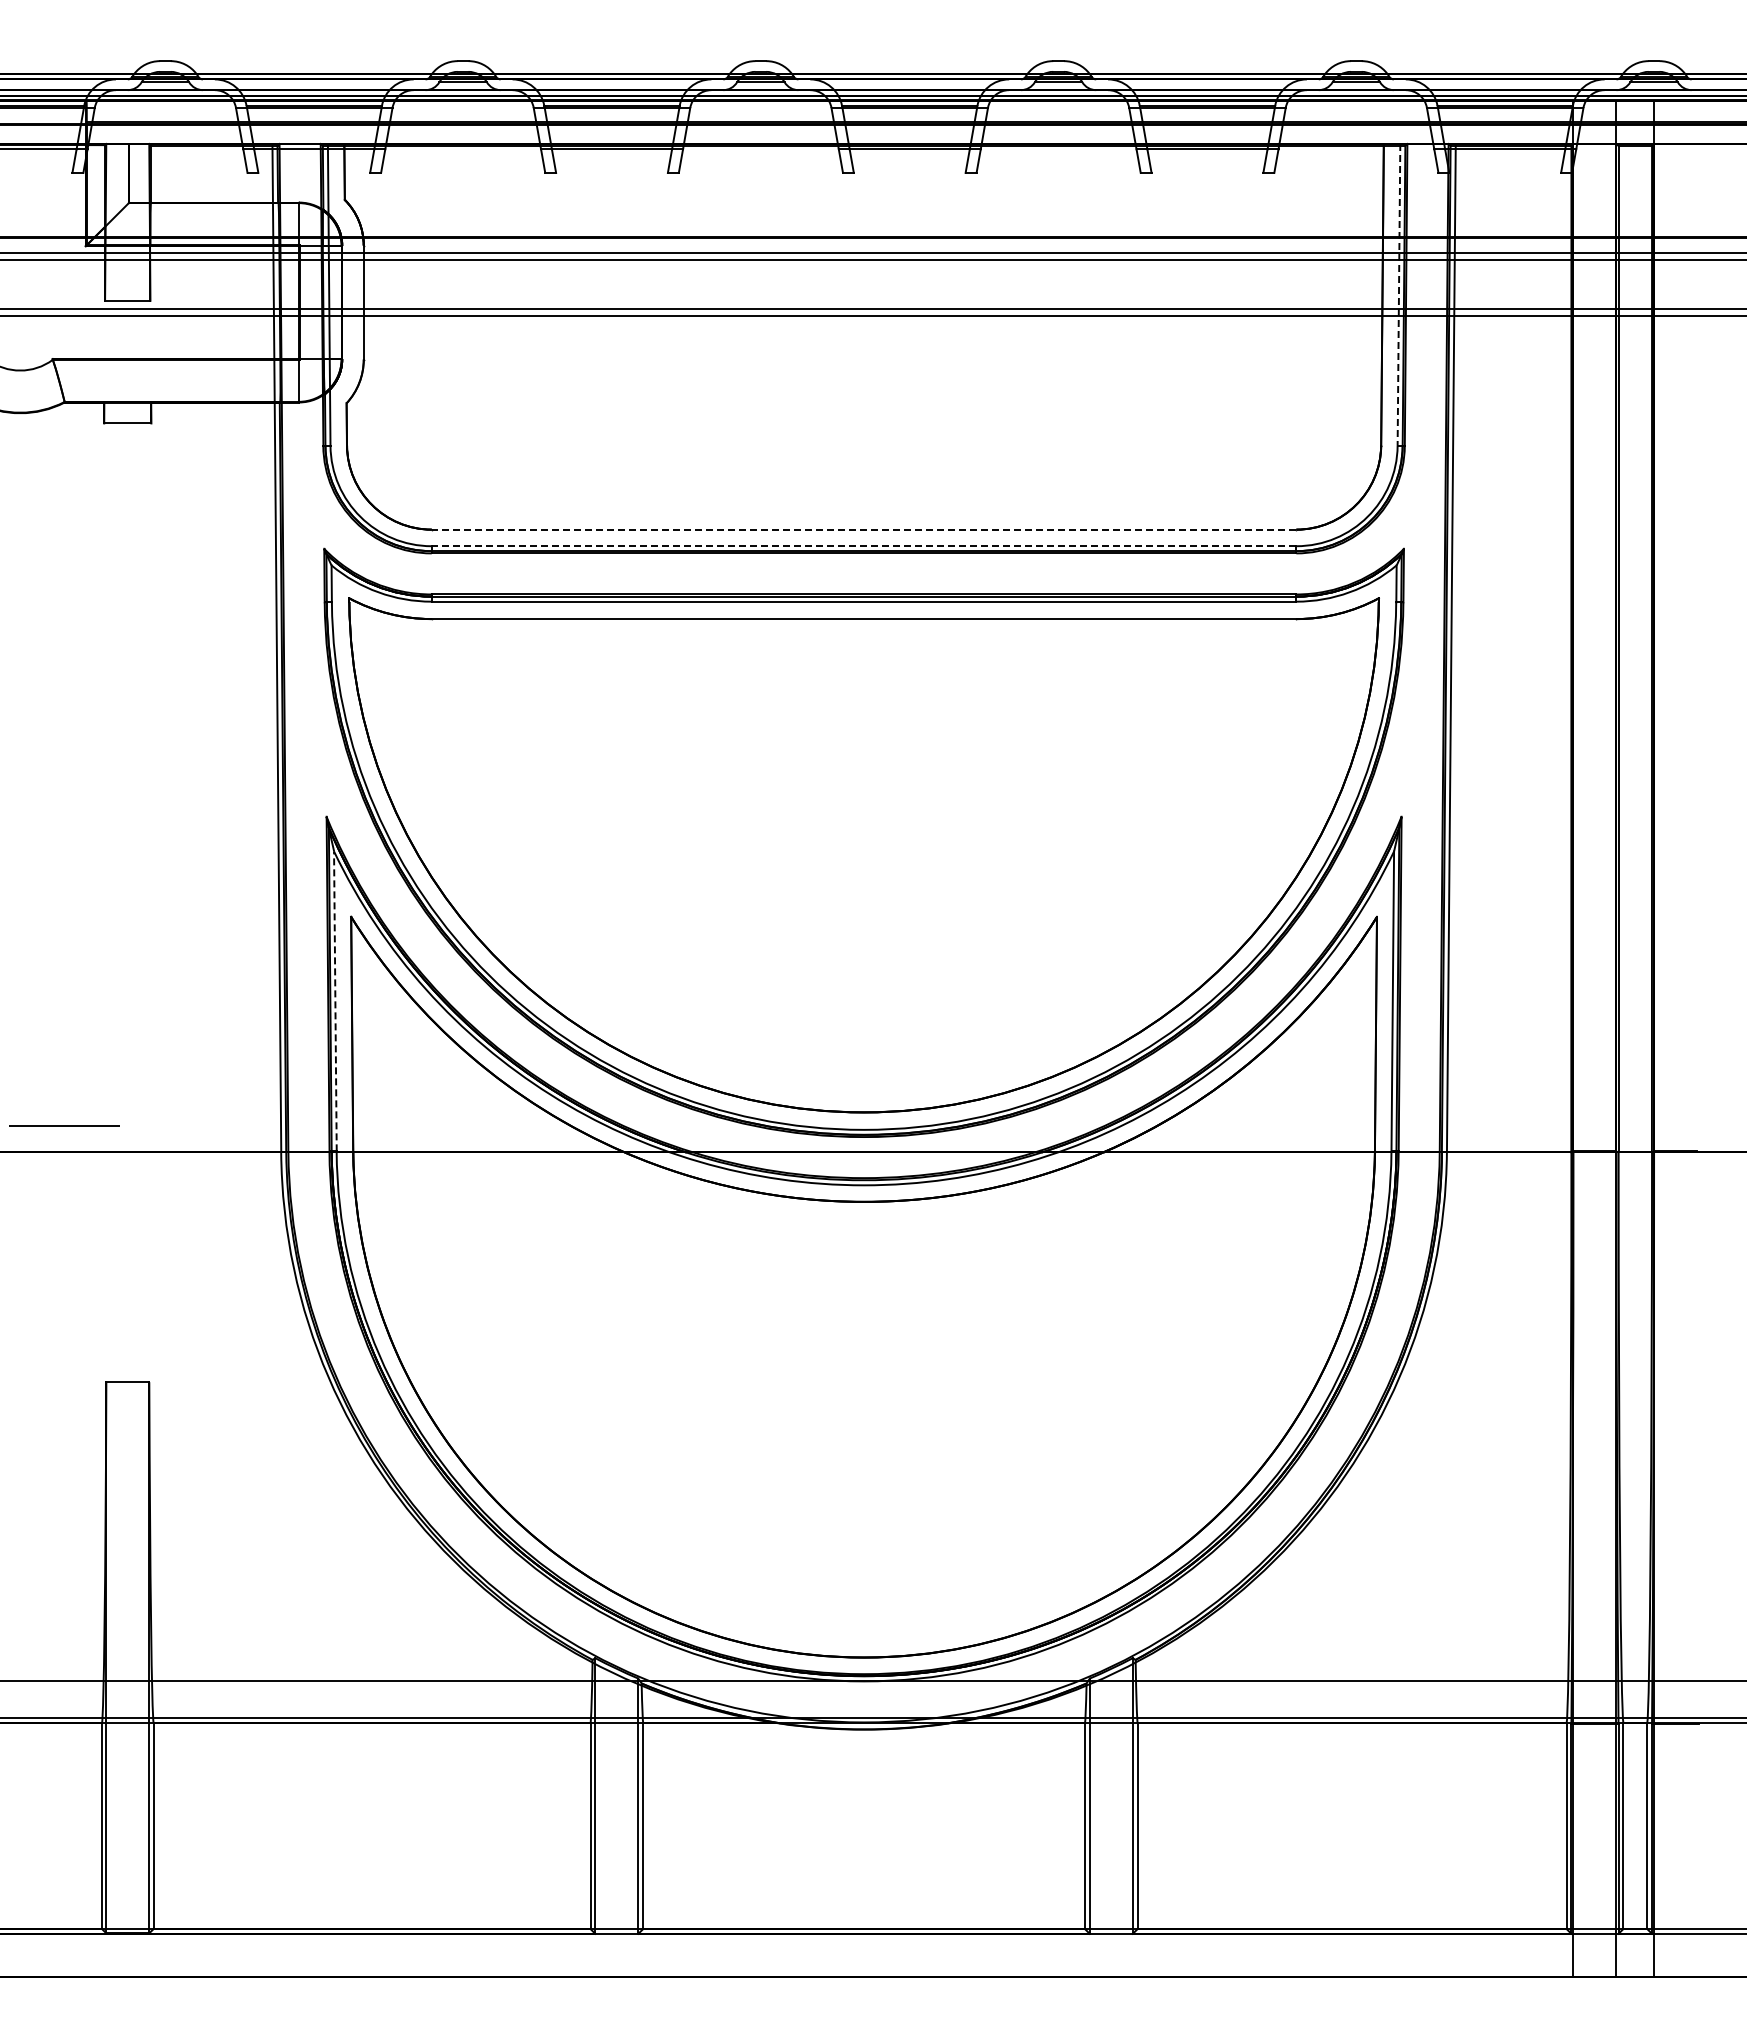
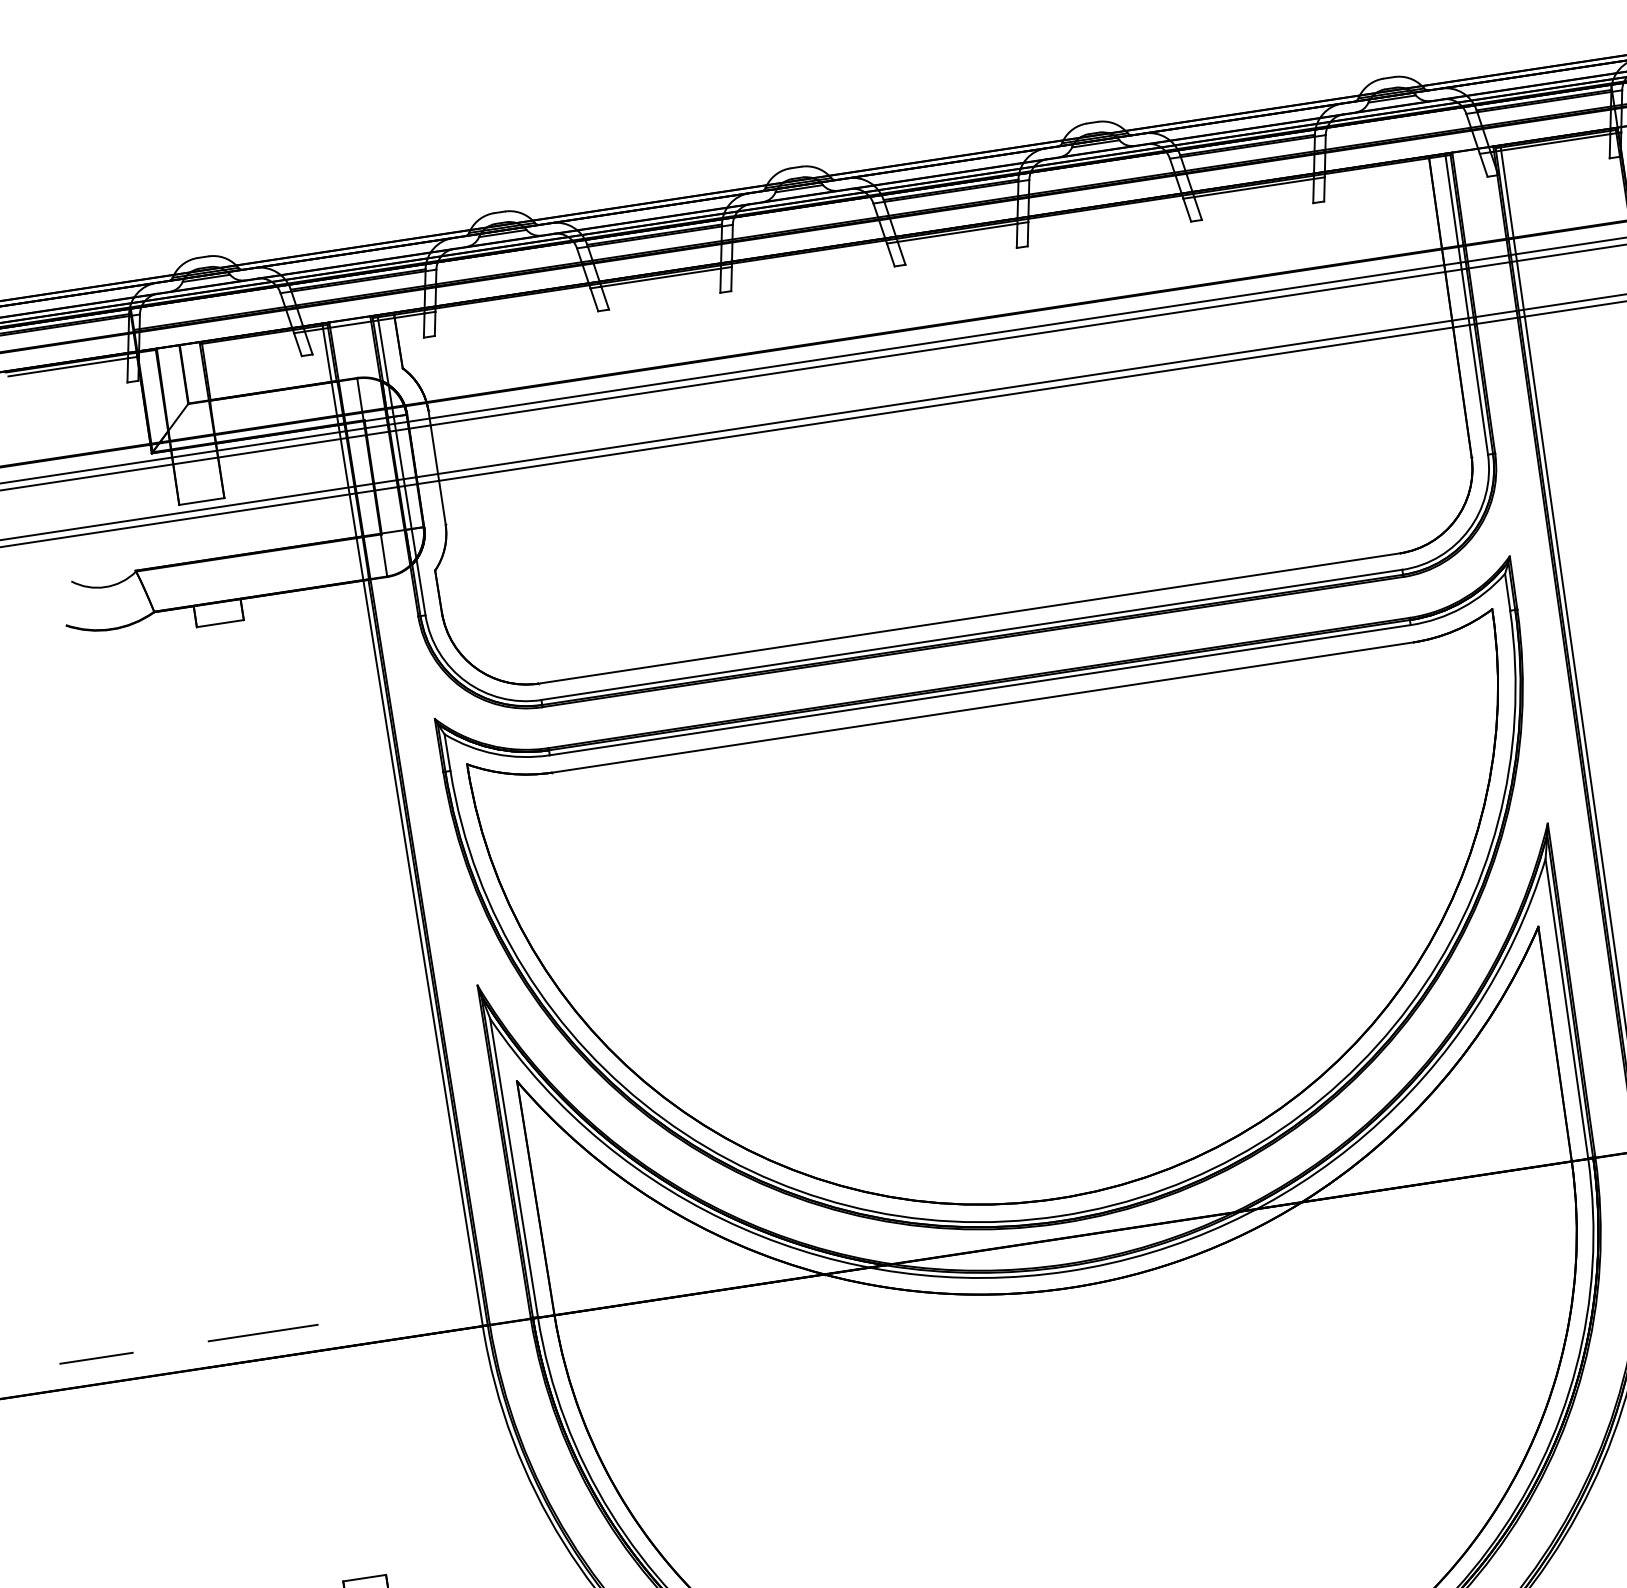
line: (1398, 294) -> (1466, 303), dashed -> solid
line: (863, 529) -> (968, 618), dashed -> solid
line: (863, 546) -> (971, 635), dashed -> solid
line: (335, 1000) -> (514, 1166), dashed -> solid

